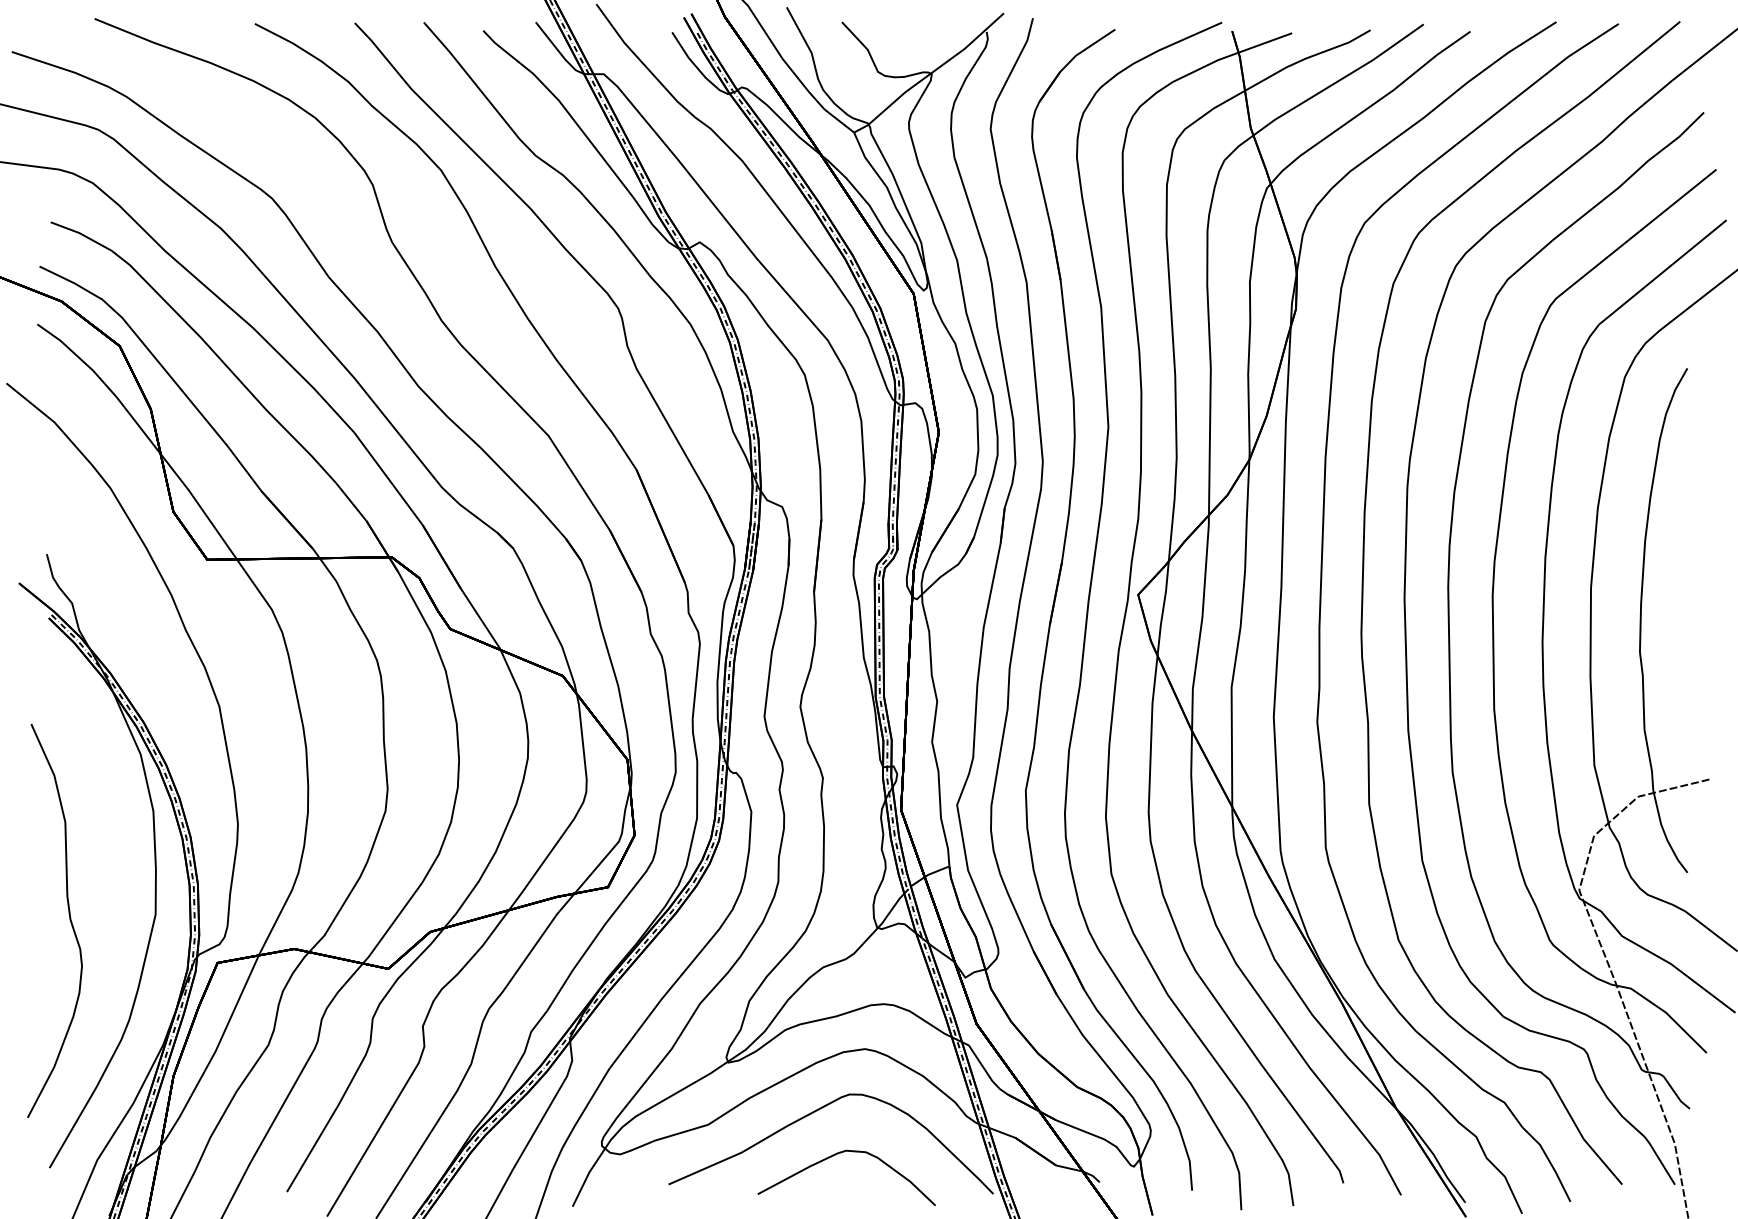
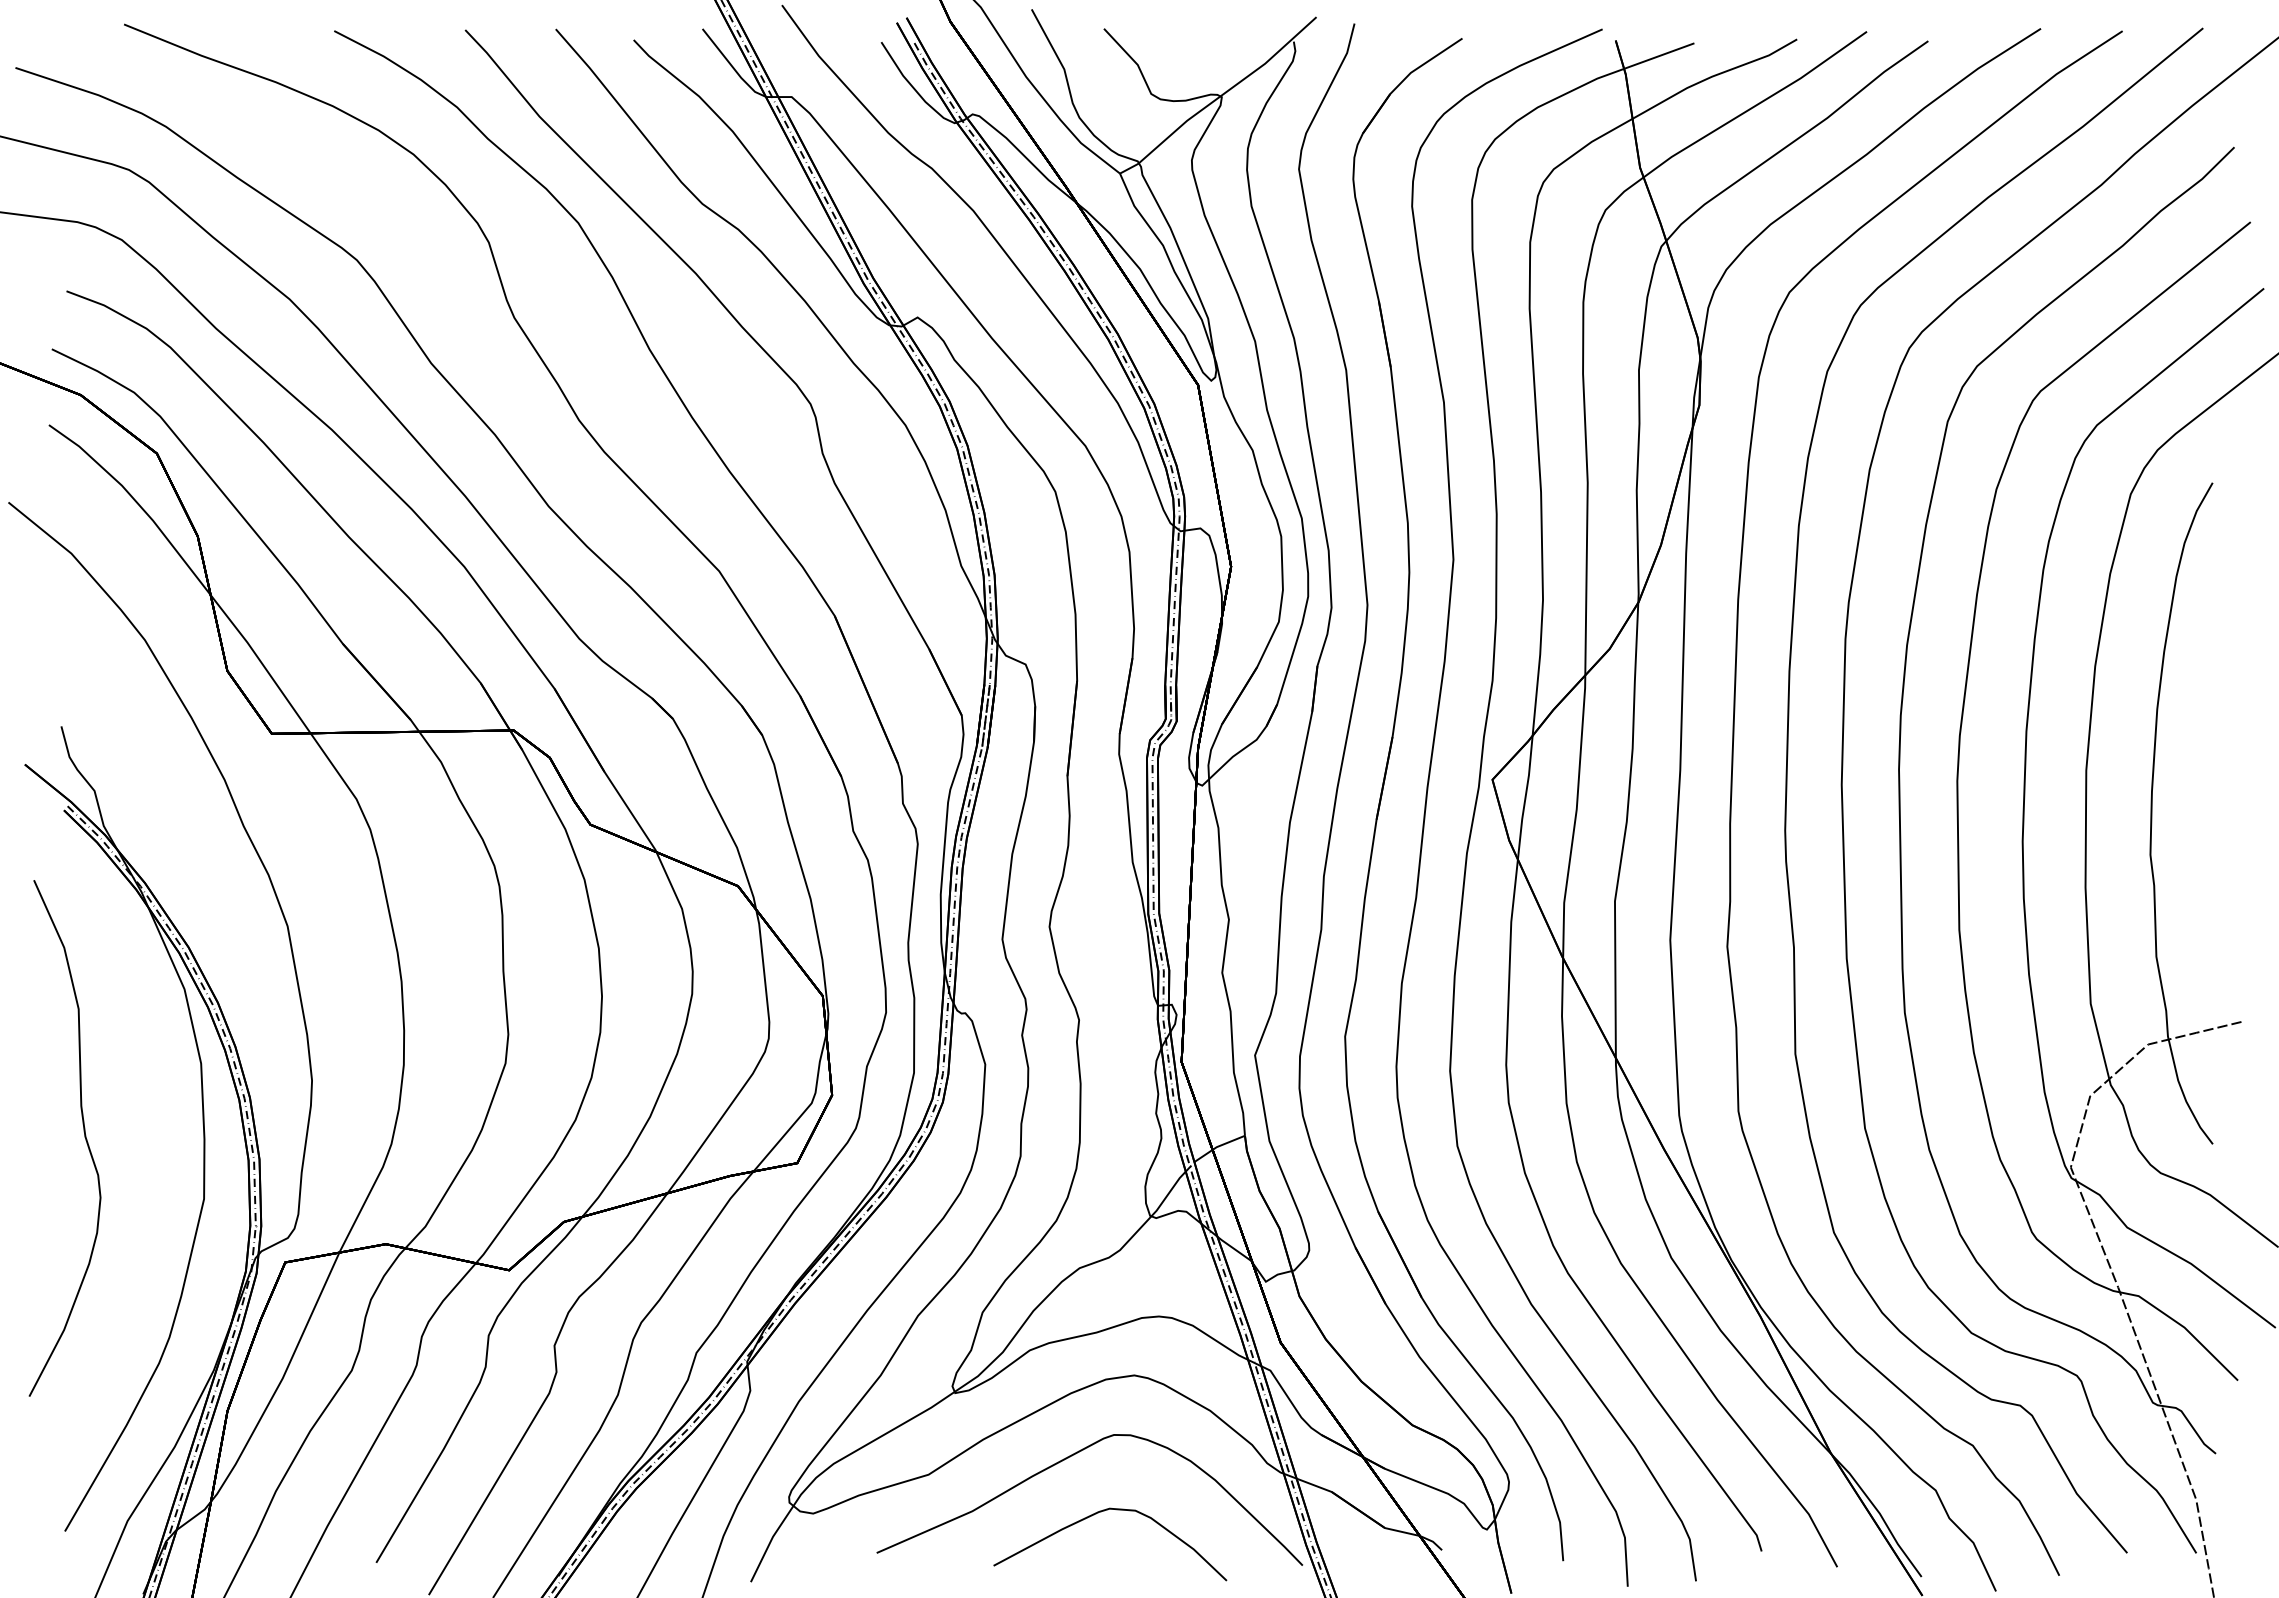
curve: (69, 920) -> (84, 1137), moved

